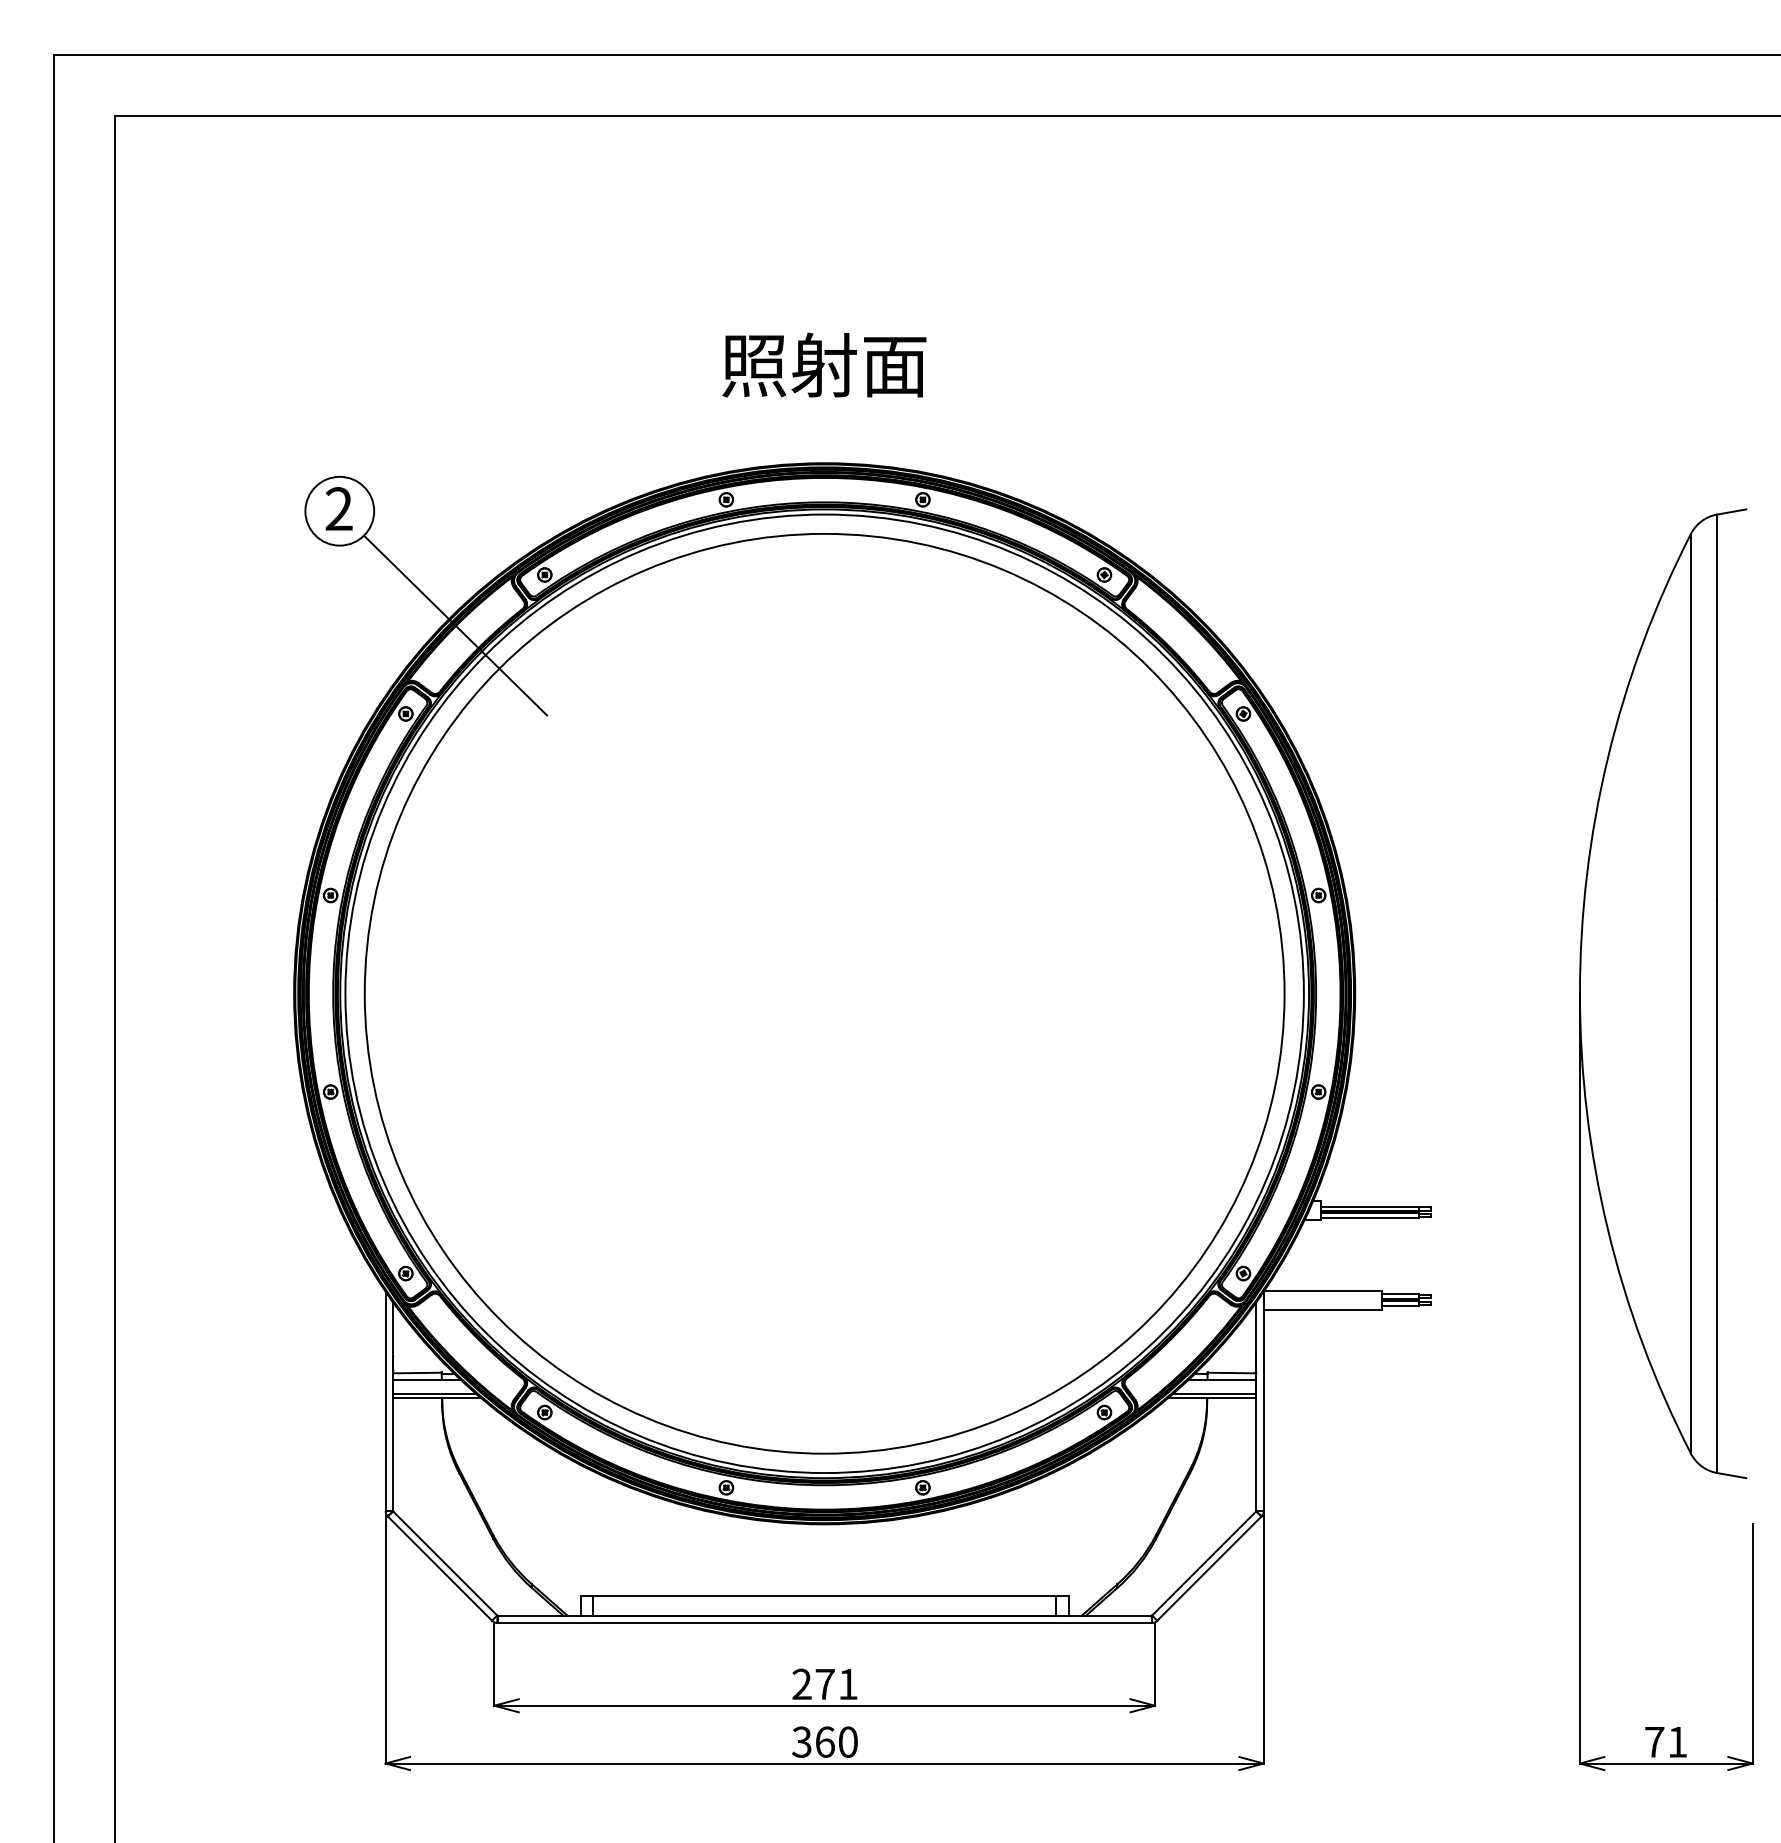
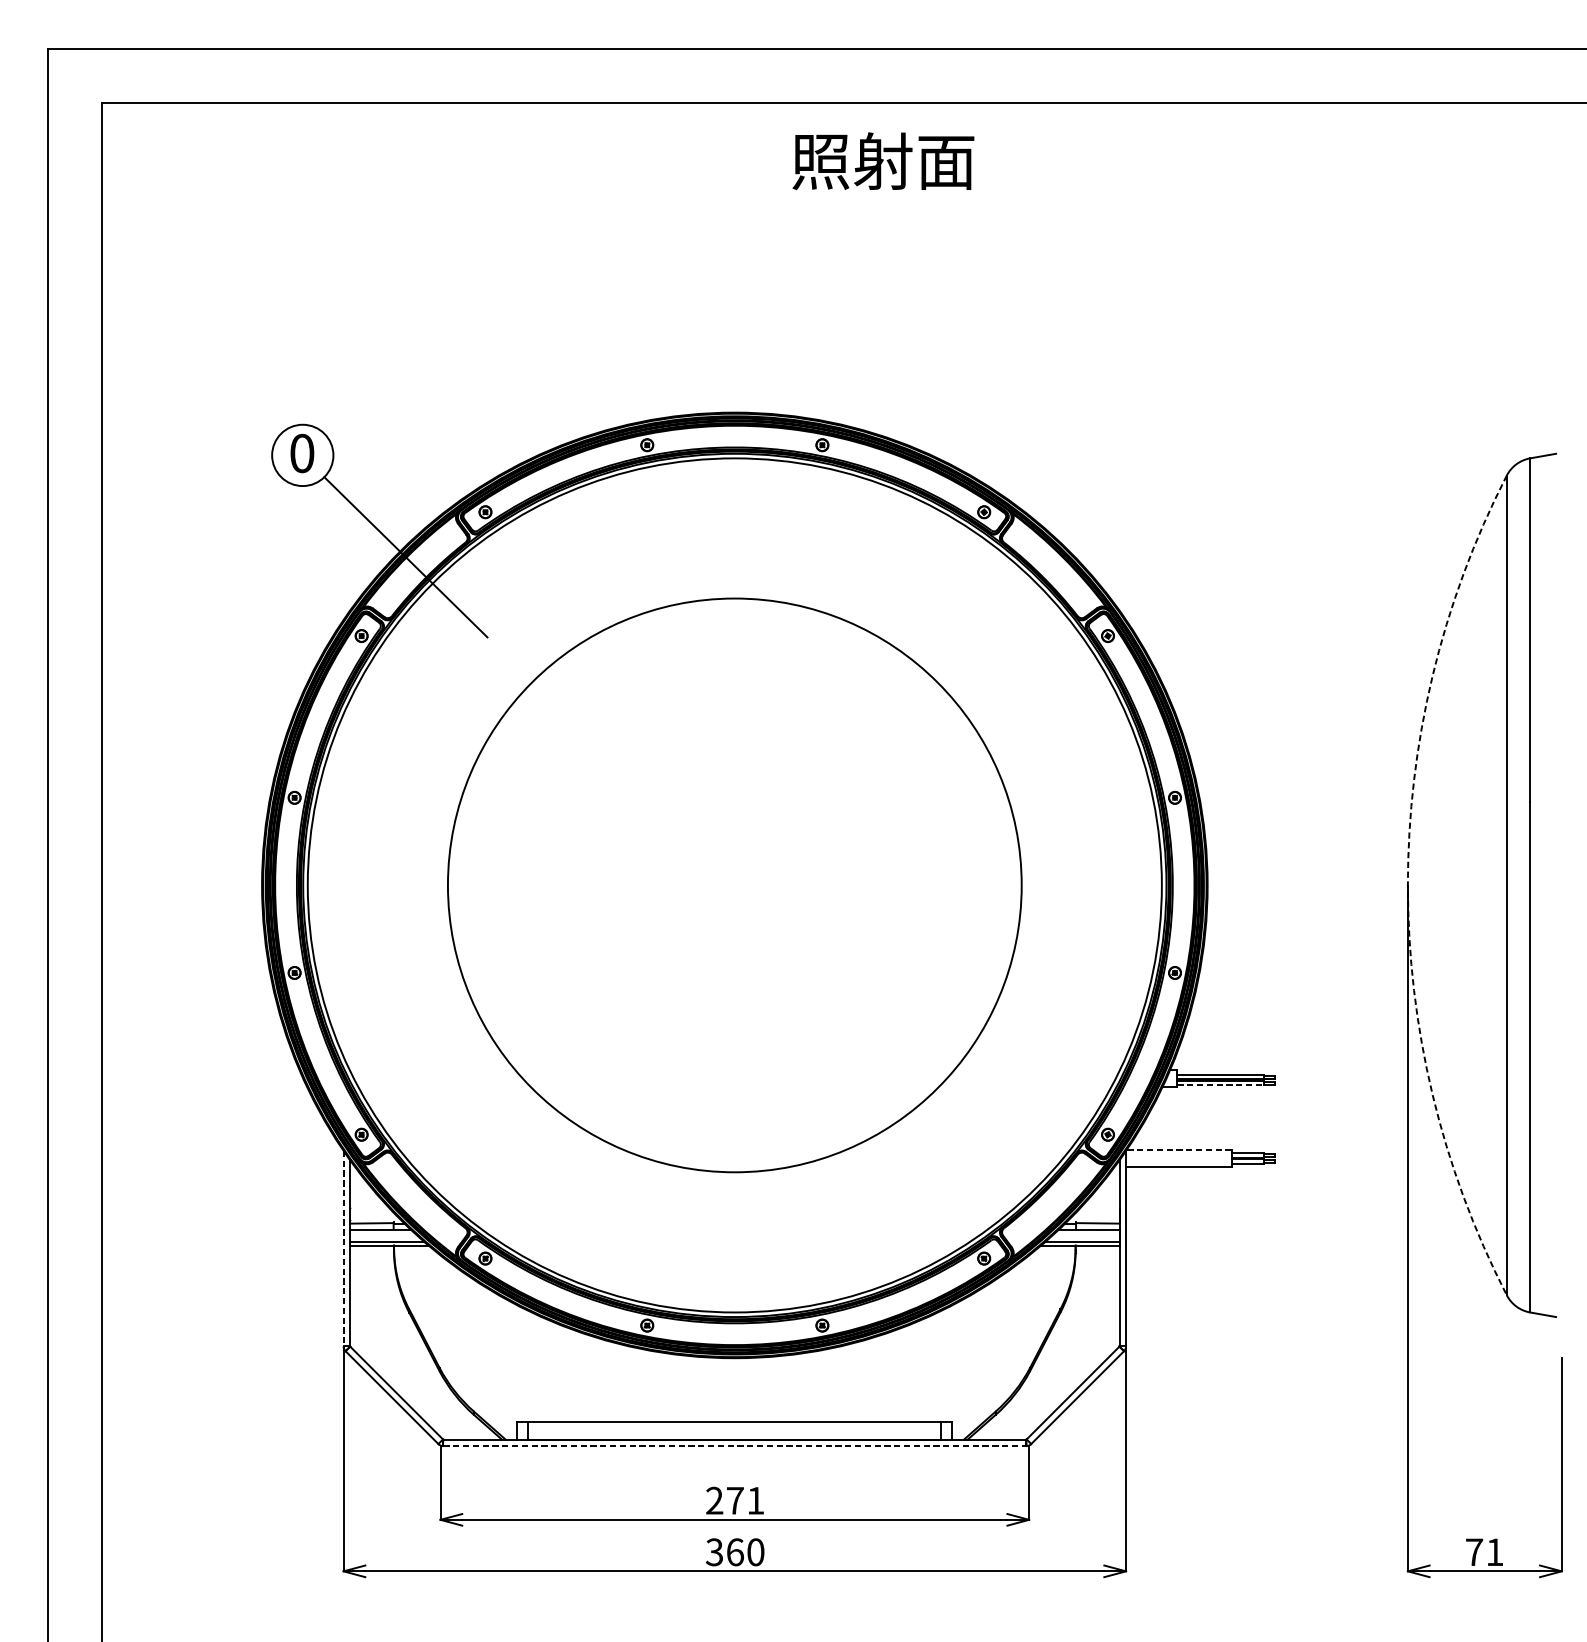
text: (824, 364) -> (883, 160), moved
text: (338, 509) -> (301, 453), 2 -> 0
circle: (824, 993) -> (734, 885), size x0.7
arc: (1579, 993) -> (1407, 885), solid -> dashed
line: (1370, 1217) -> (1221, 1084), solid -> dashed
line: (1323, 1290) -> (1179, 1149), solid -> dashed
line: (385, 1401) -> (343, 1248), solid -> dashed
line: (825, 1622) -> (735, 1445), solid -> dashed

